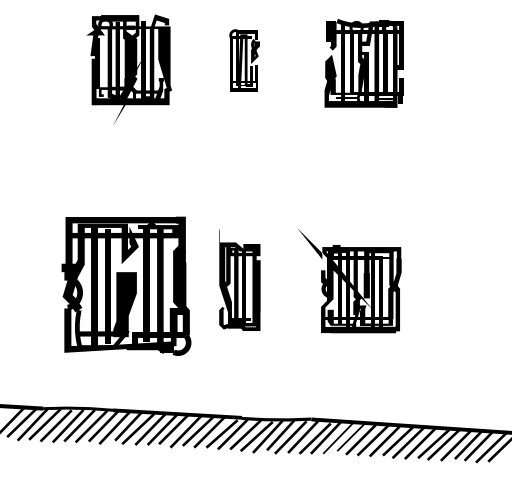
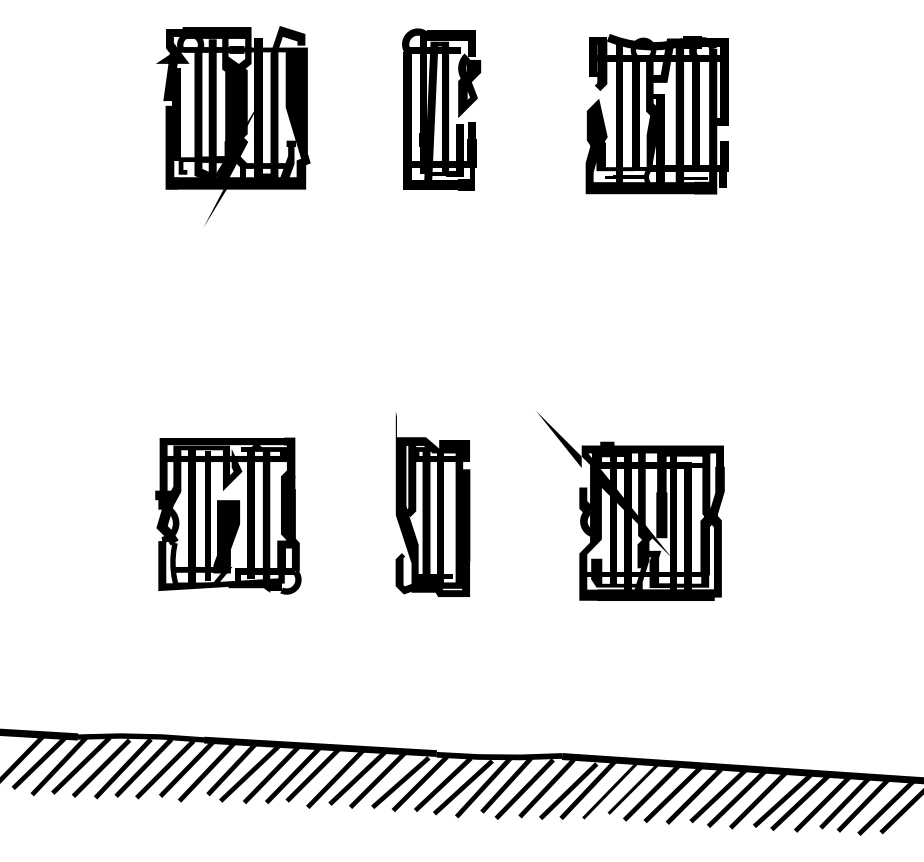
part: (244, 60) -> (441, 109), size x1.43
part: (126, 285) -> (228, 514), size x0.62

